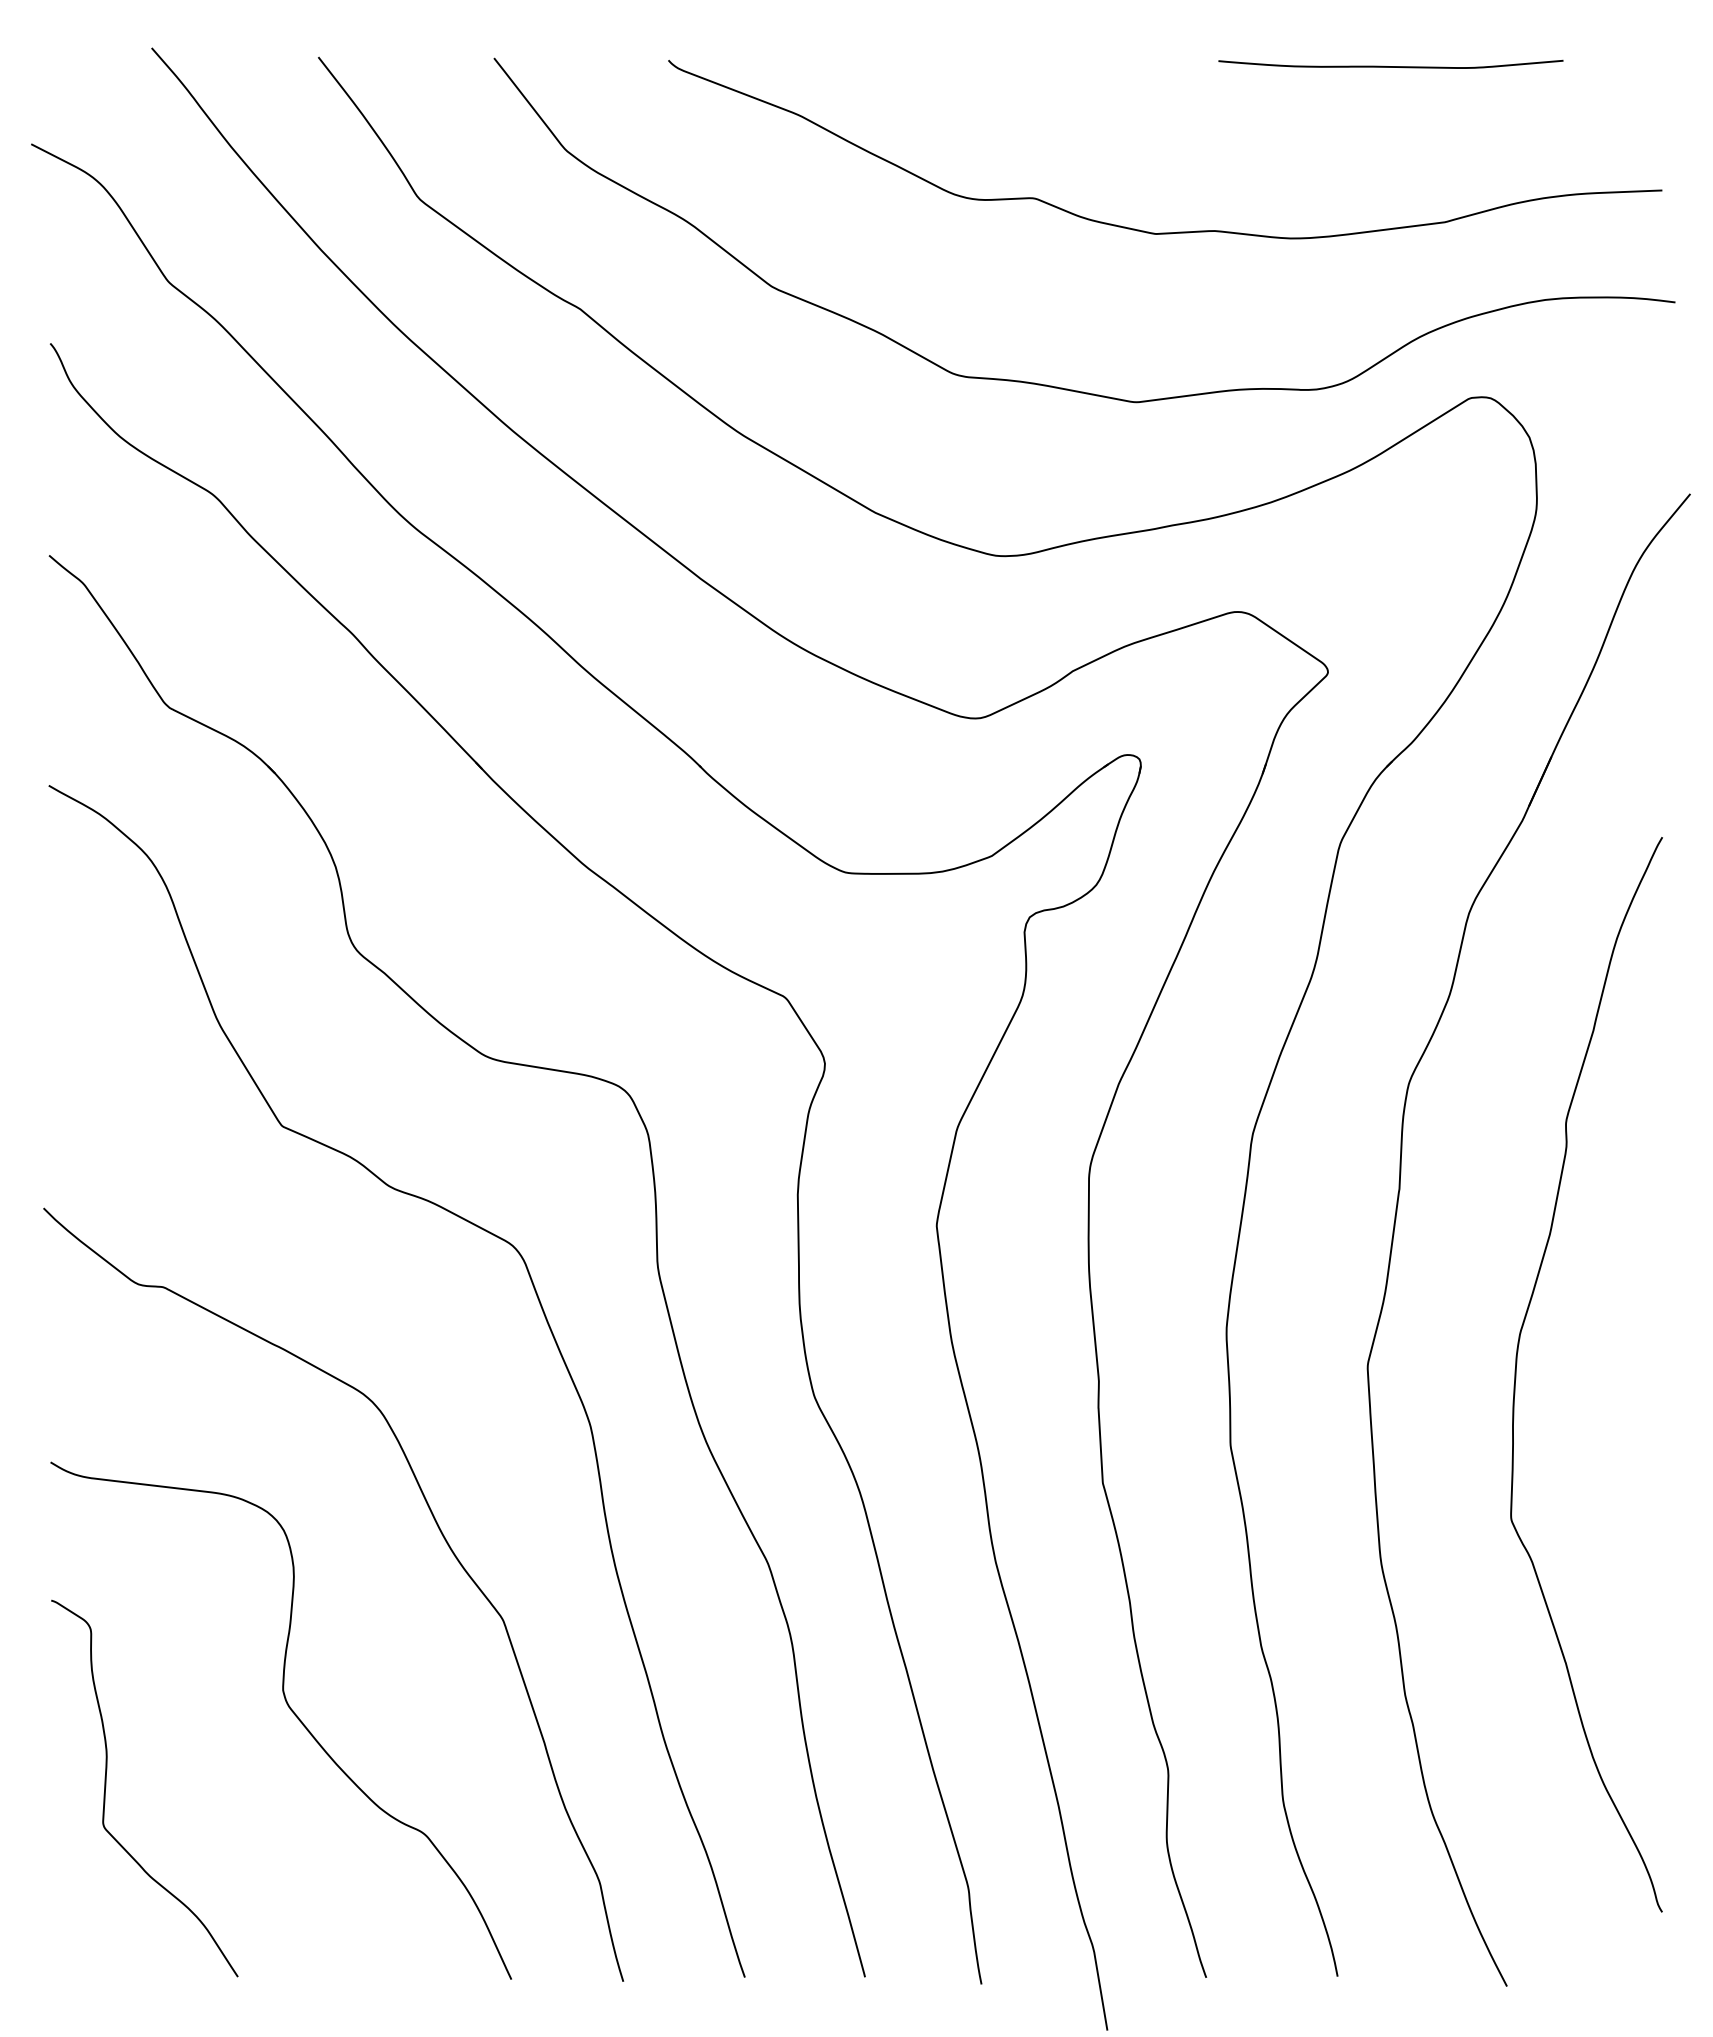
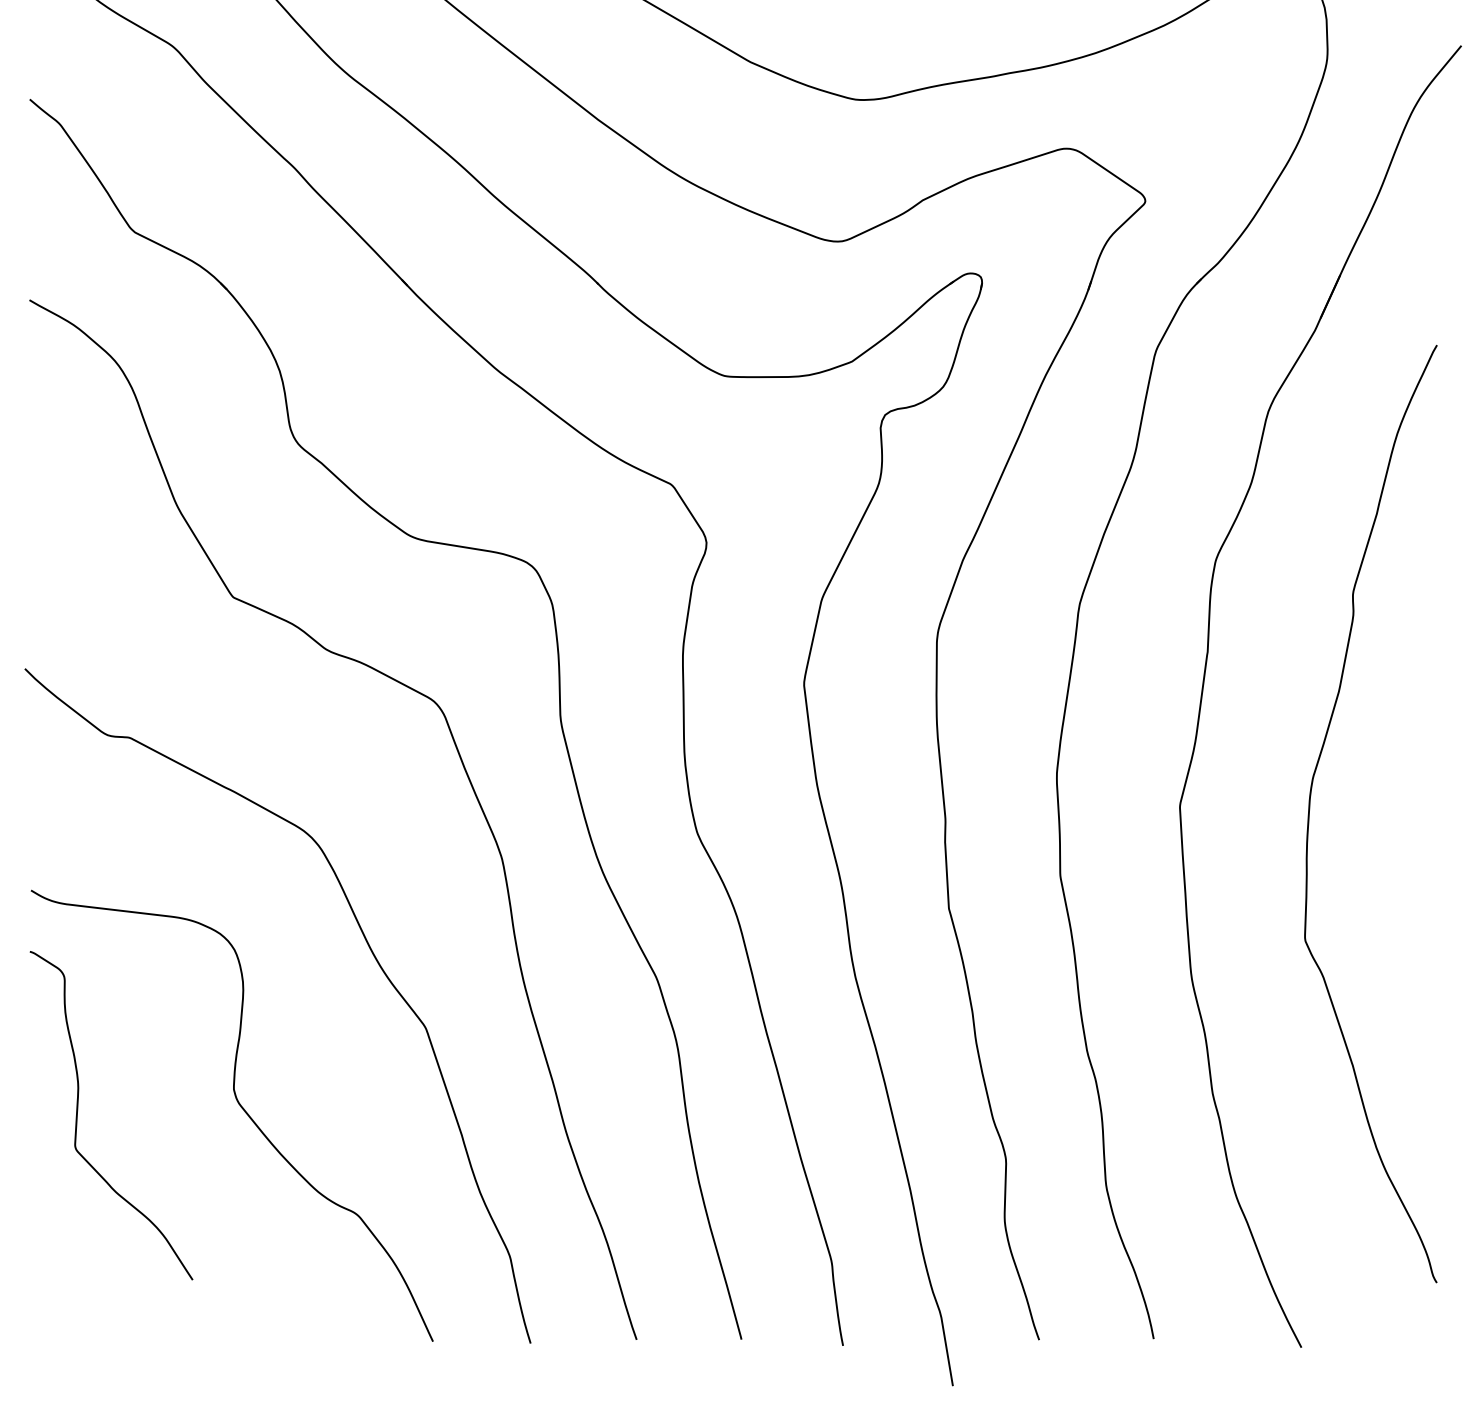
curve: (106, 1787) -> (78, 1114), moved

